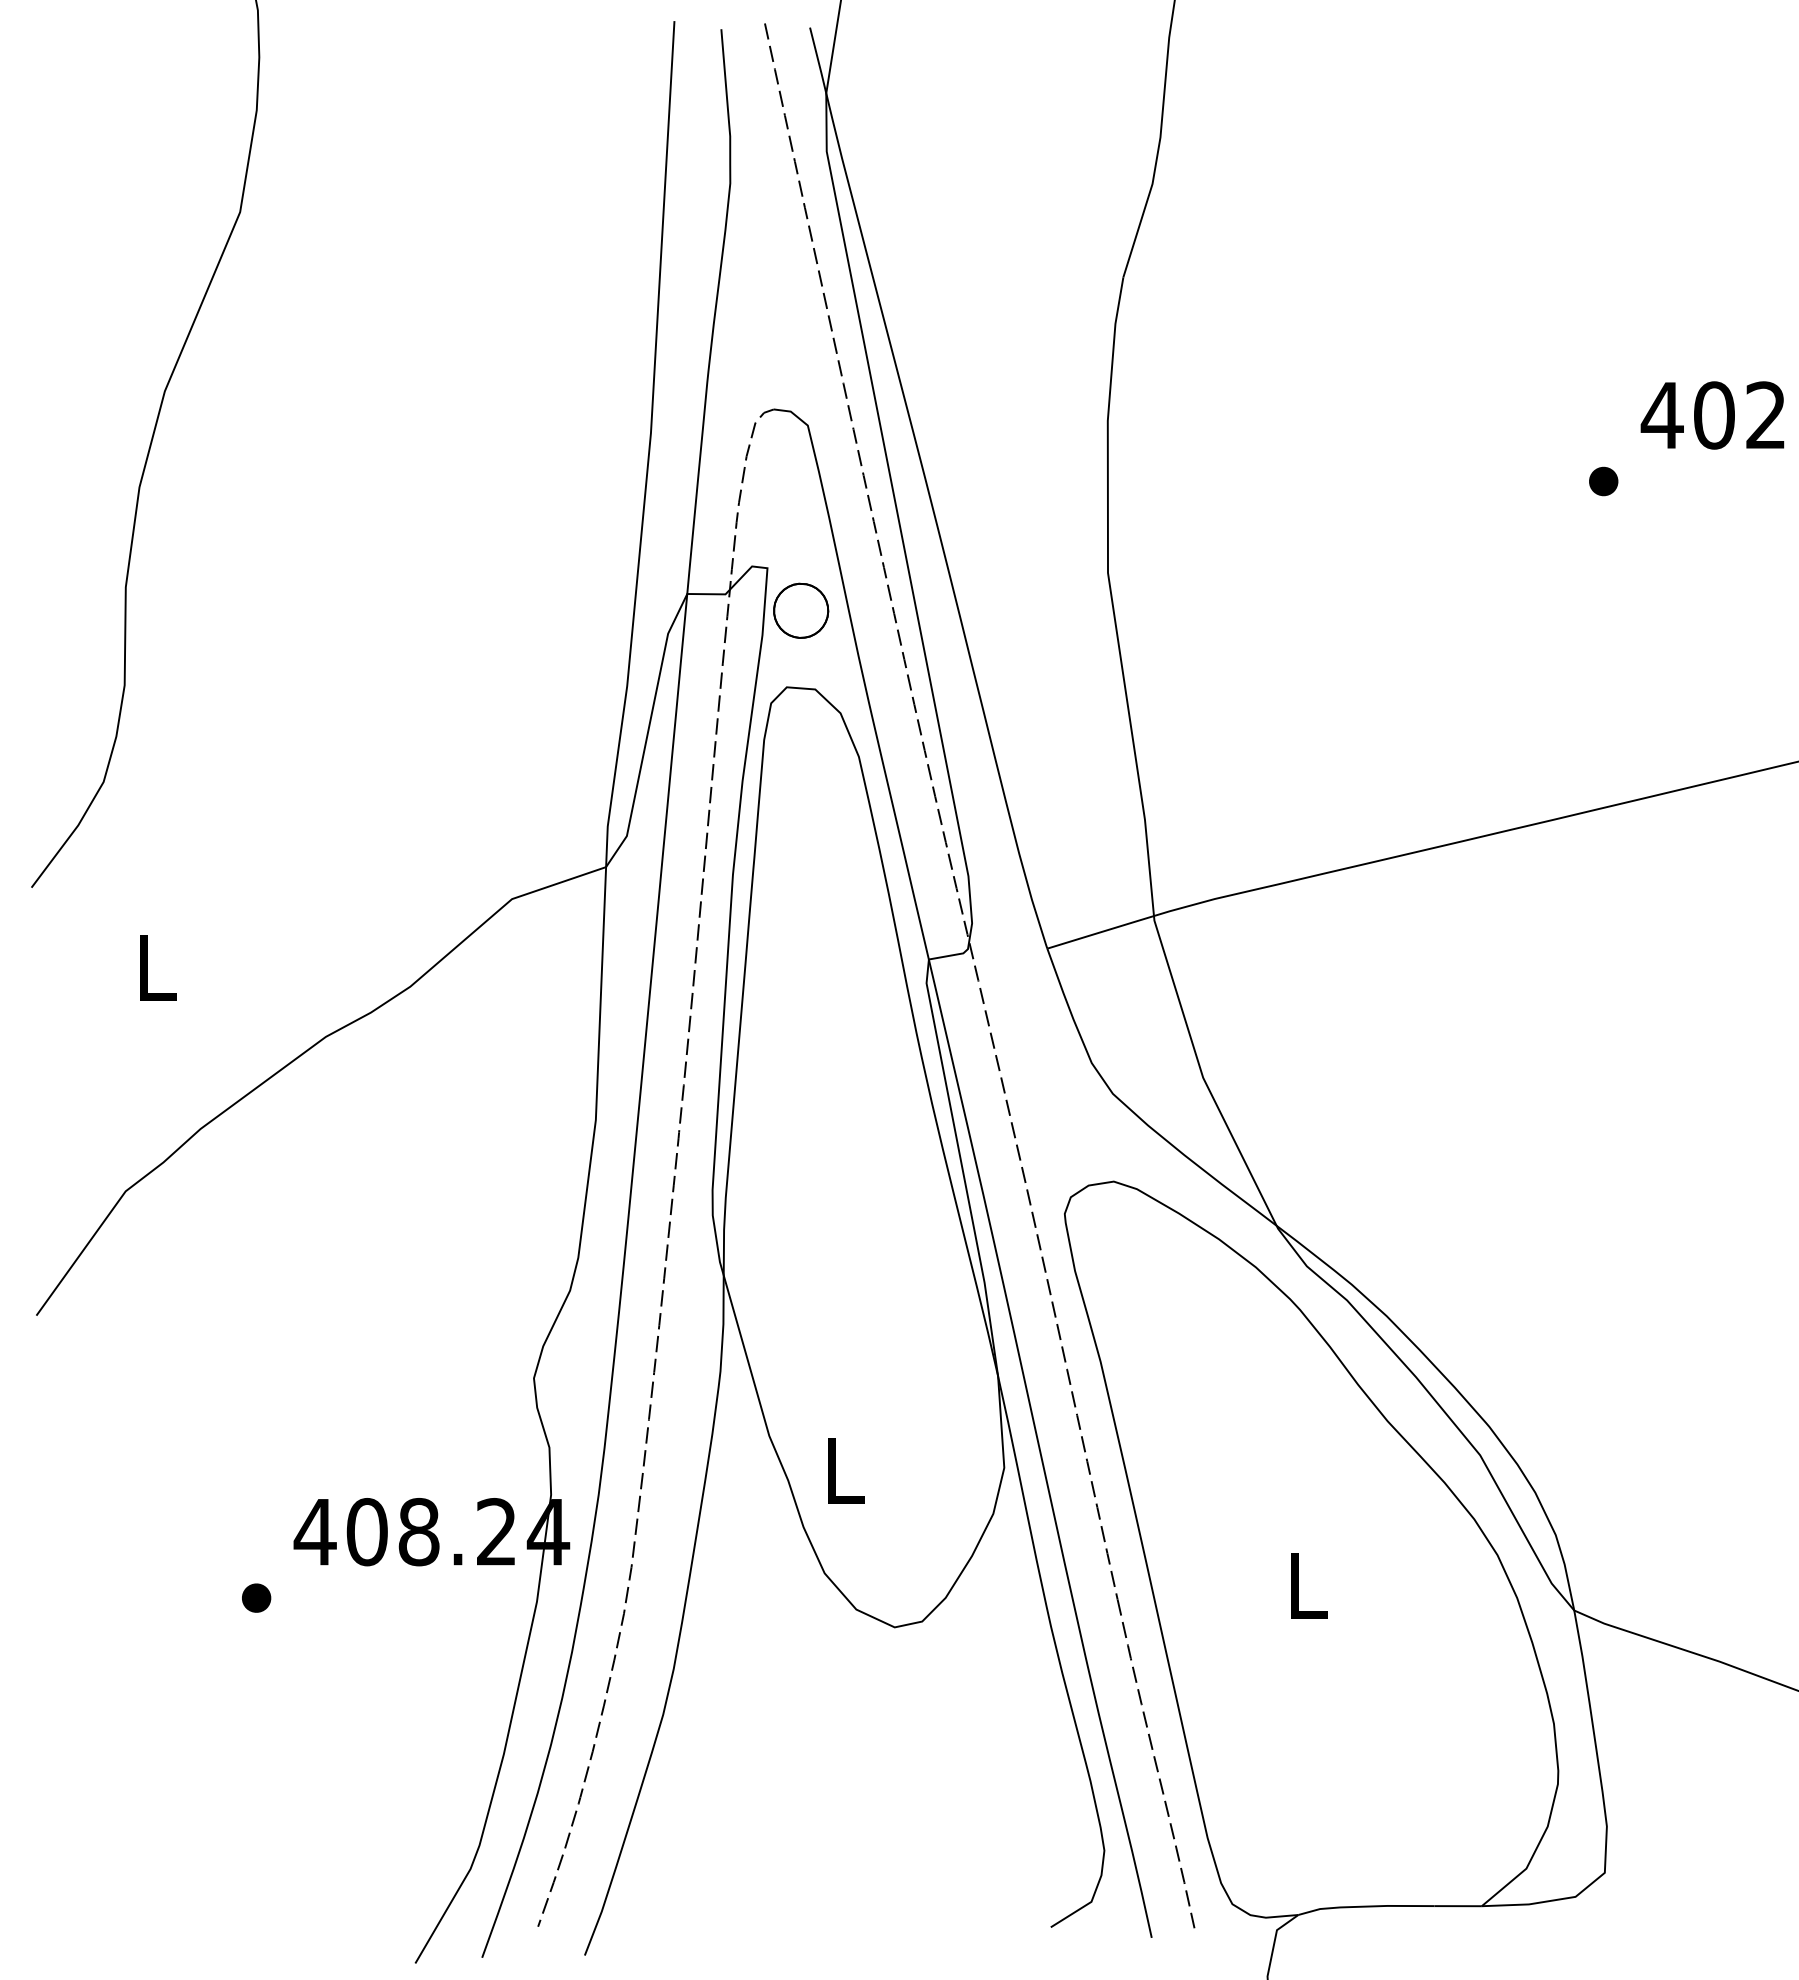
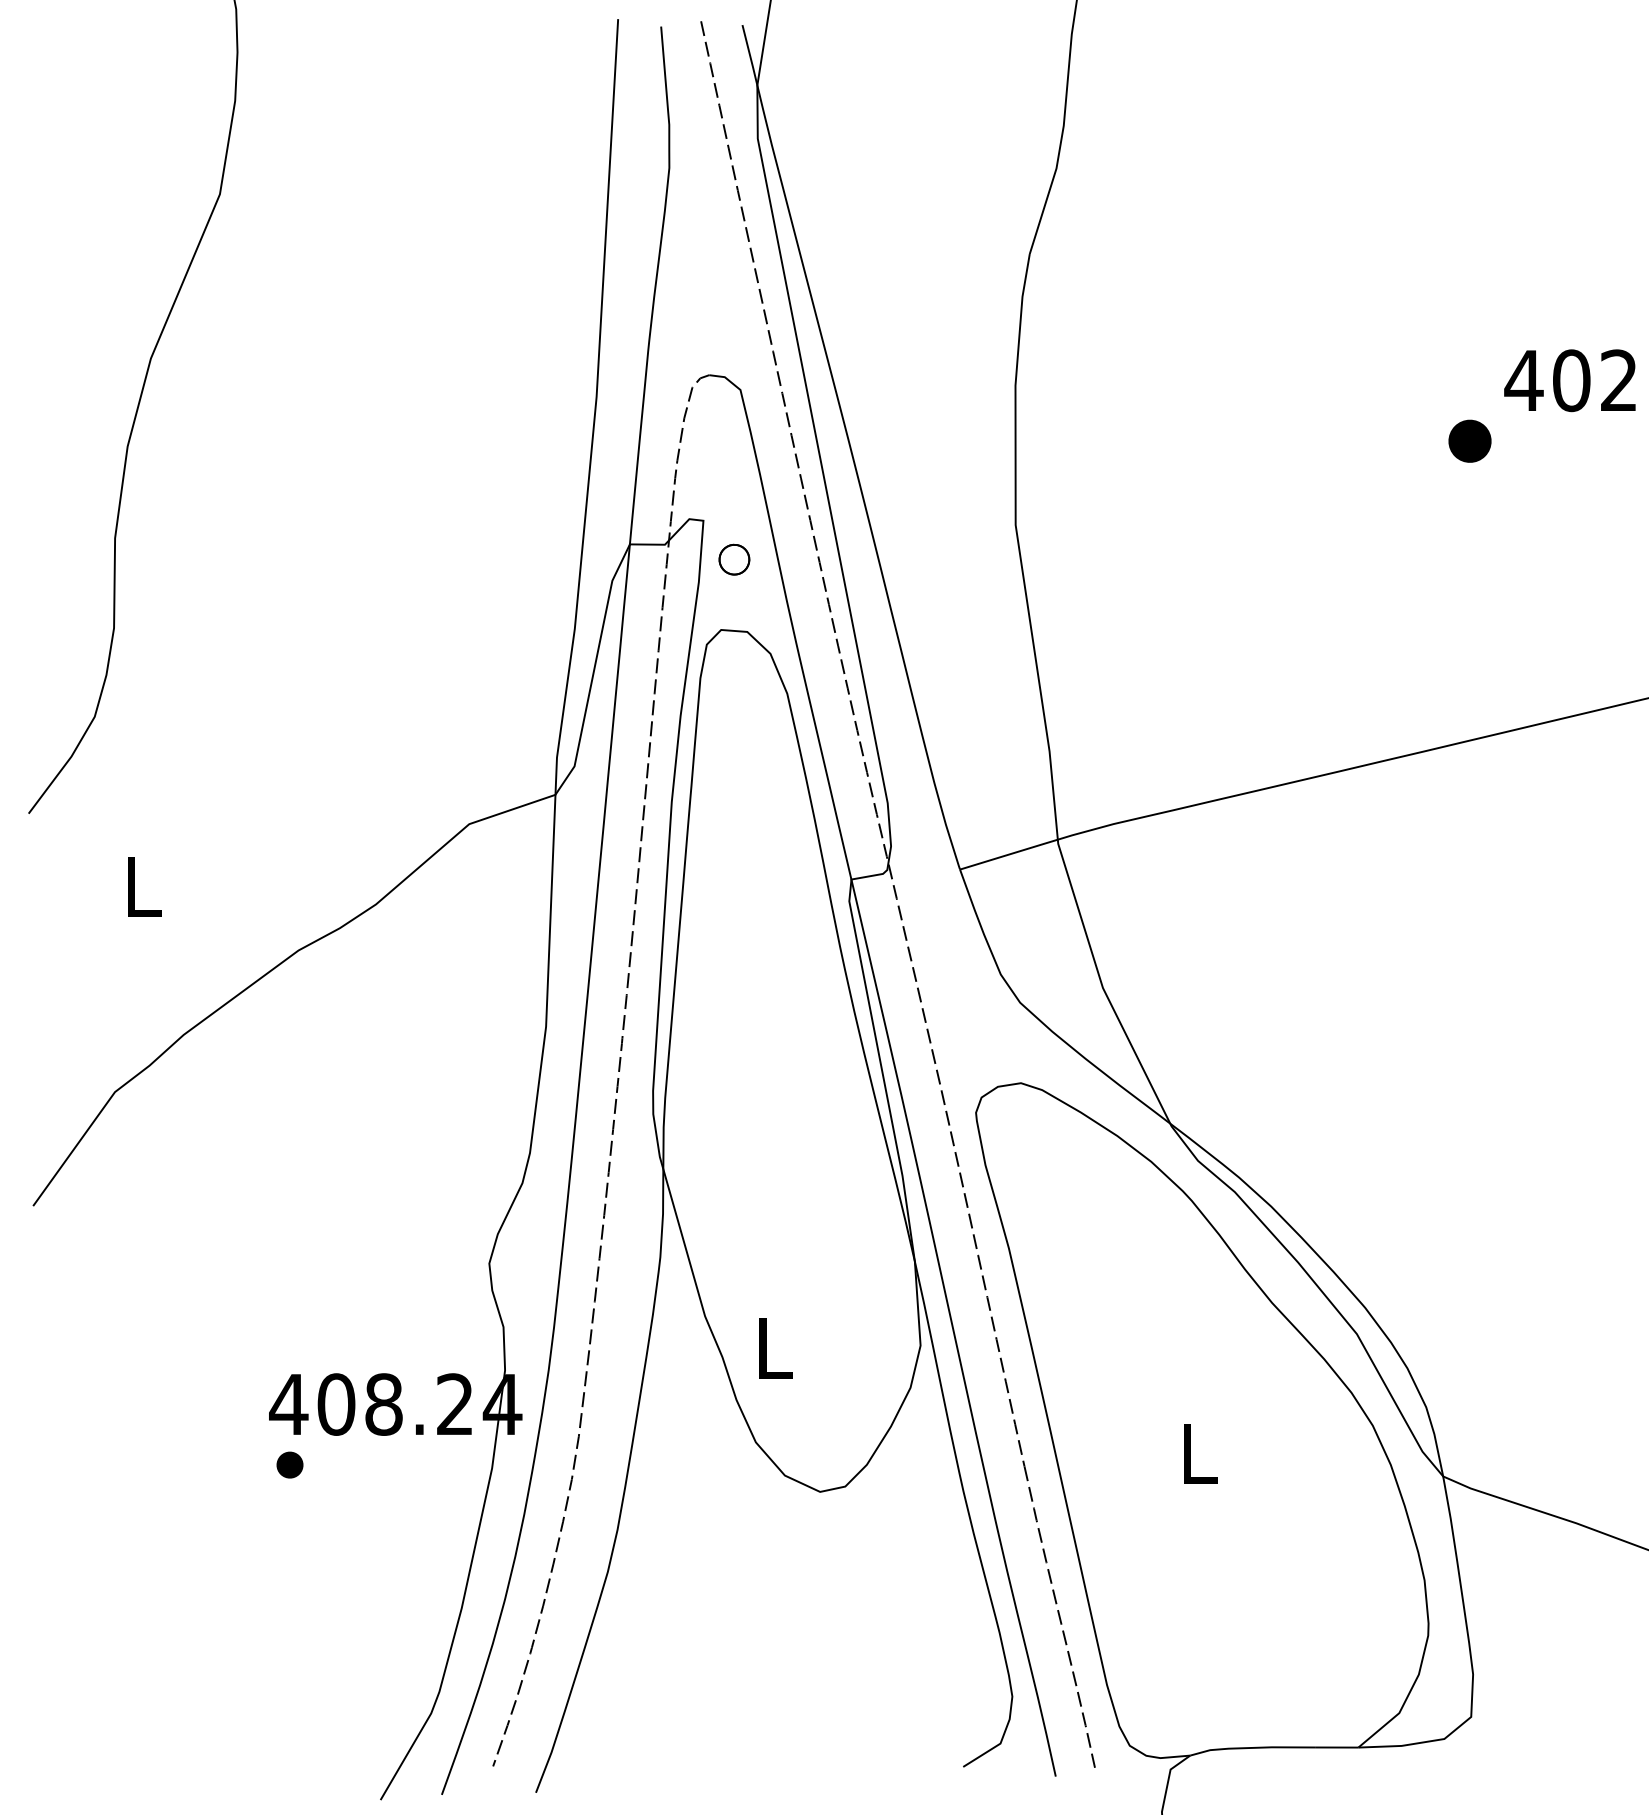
part: (1603, 481) -> (1469, 441), size x1.6
part: (801, 610) -> (734, 559), size x0.6
part: (256, 1597) -> (289, 1464), moved

